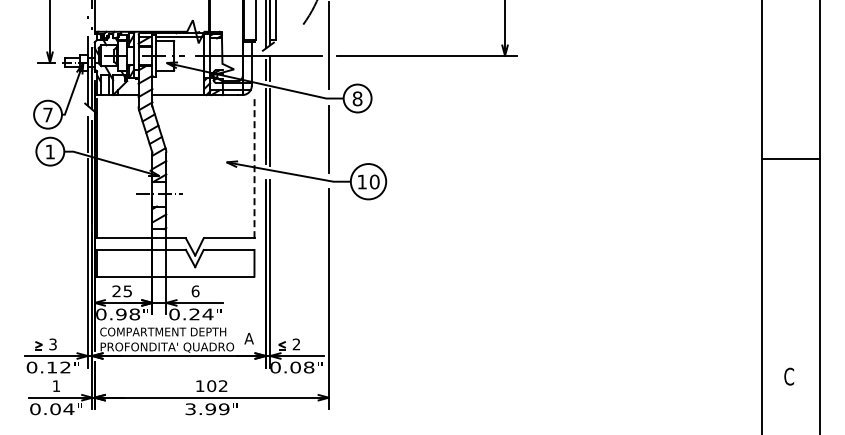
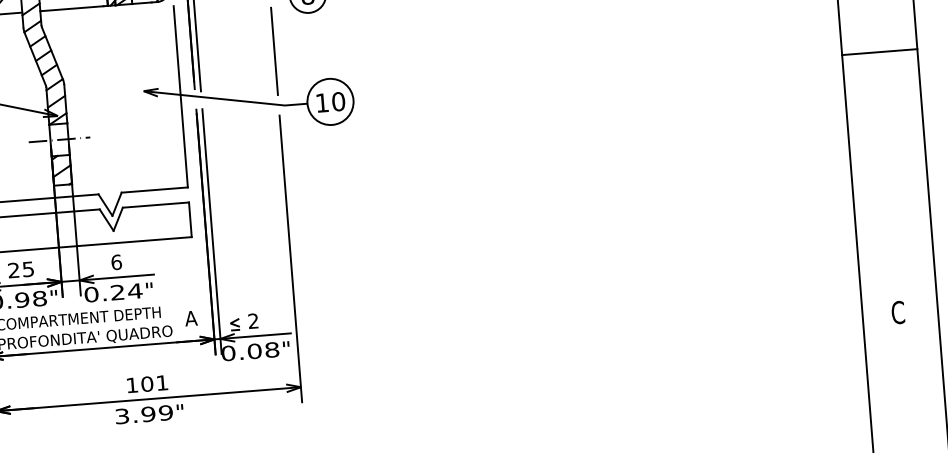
line: (790, 158) -> (879, 51), moved
line: (254, 168) -> (180, 96), dashed -> solid
text: (222, 385) -> (161, 382), 102 -> 101

